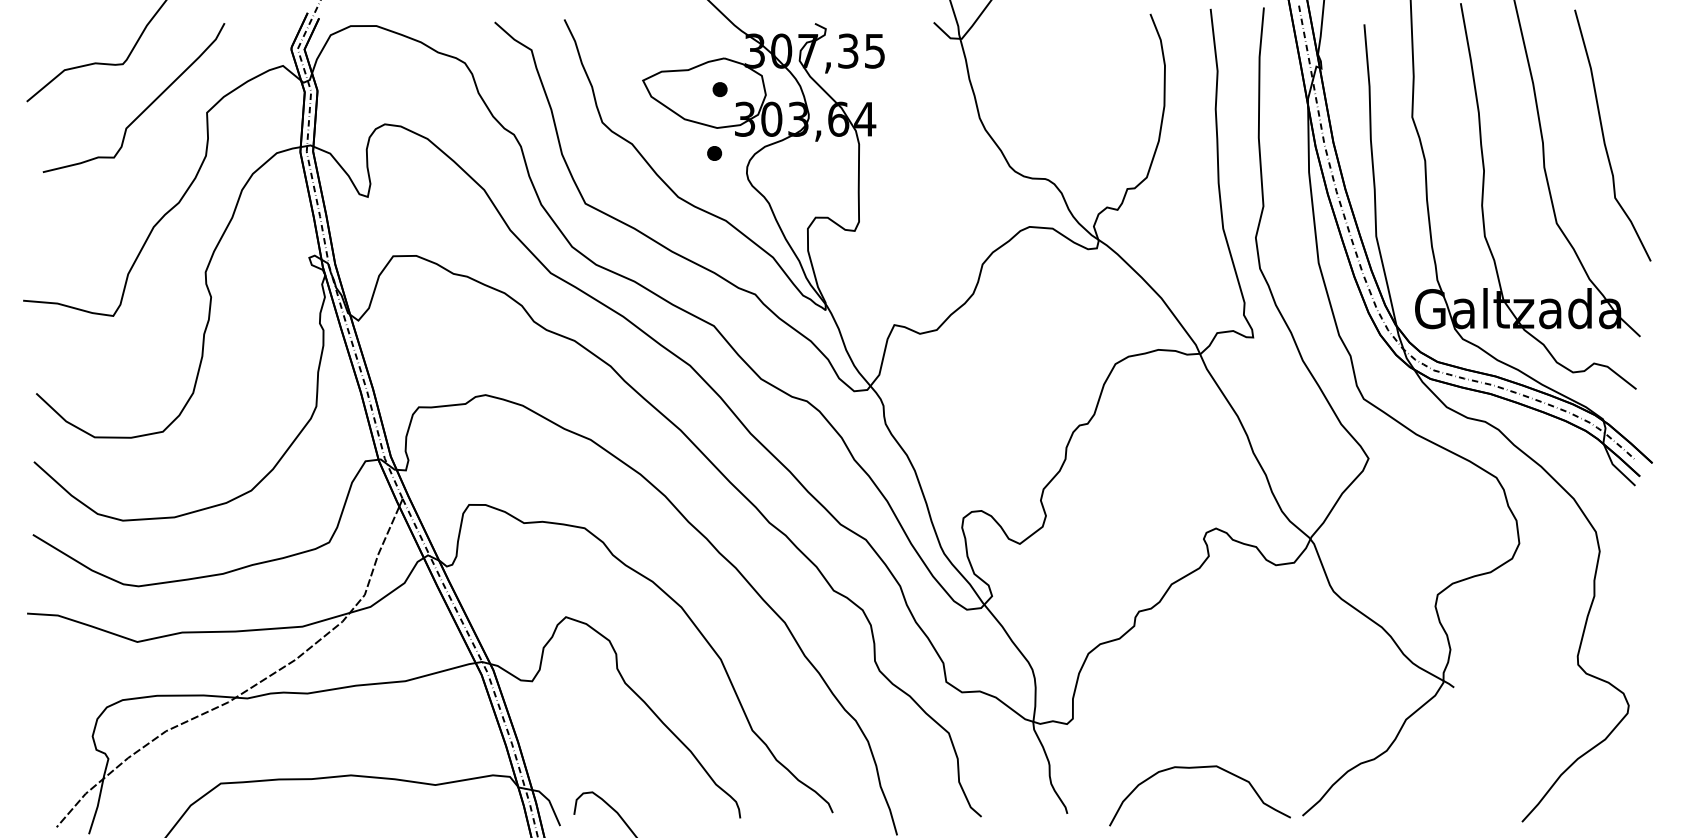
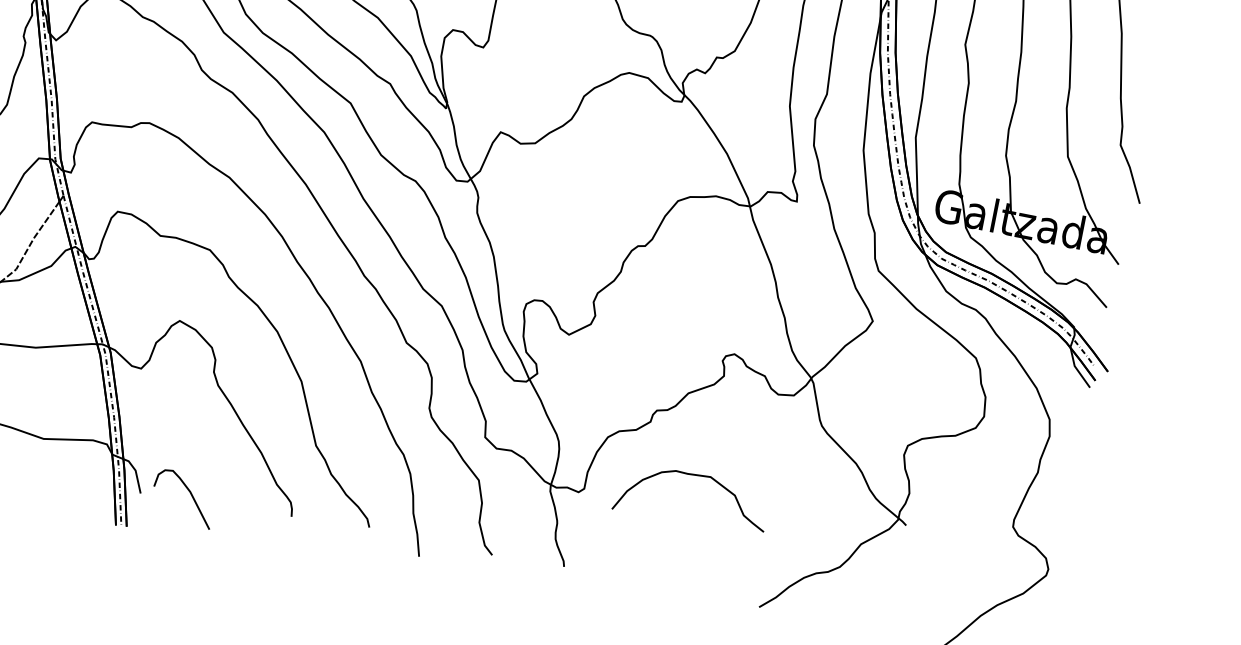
curve: (1199, 768) -> (696, 476), moved

